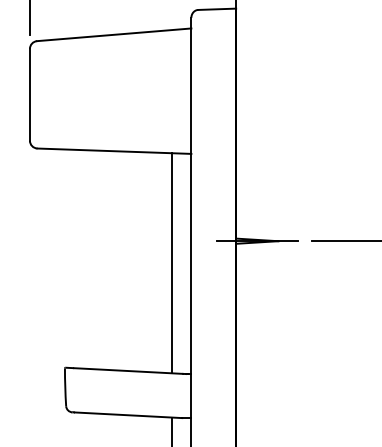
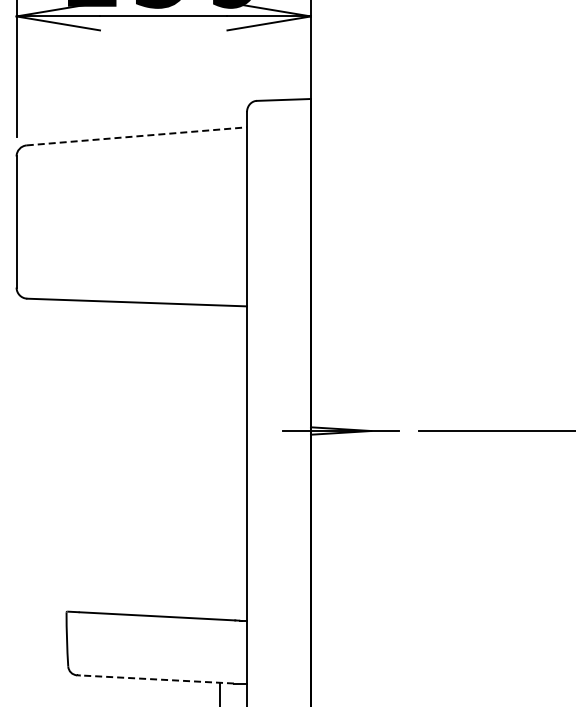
line: (114, 34) -> (137, 136), solid -> dashed
line: (172, 263) -> (220, 462), removed
line: (128, 415) -> (157, 679), solid -> dashed

